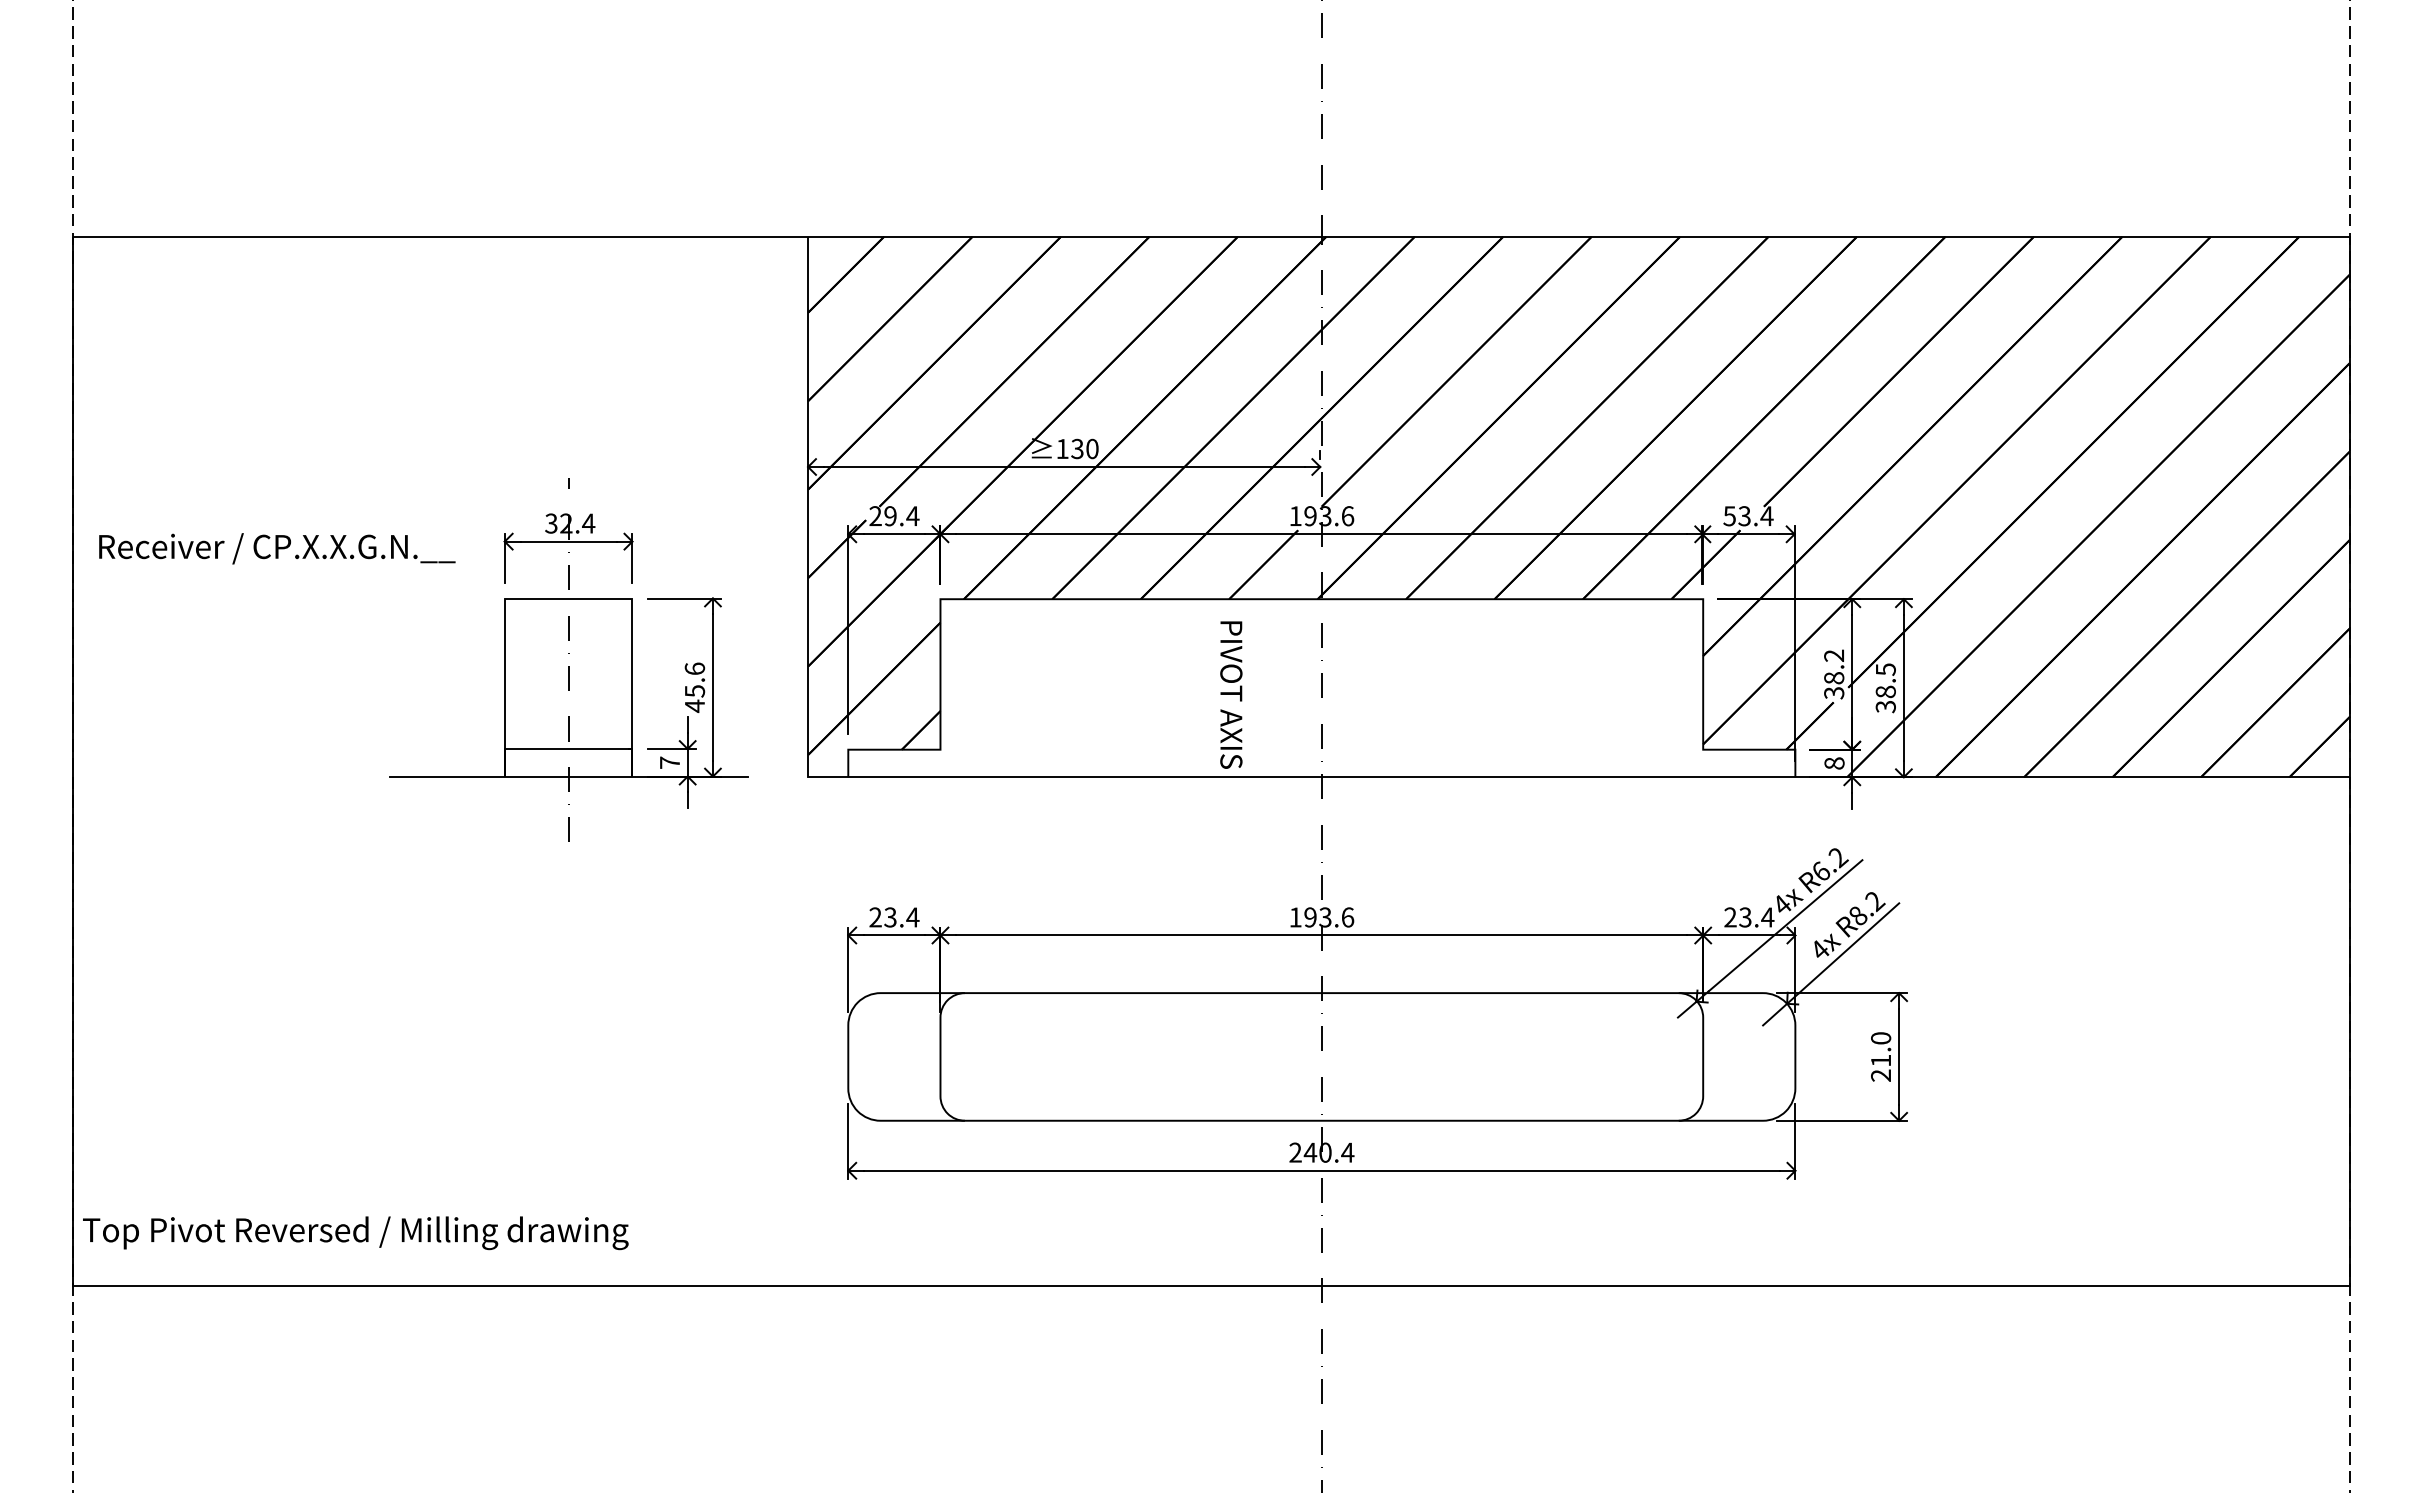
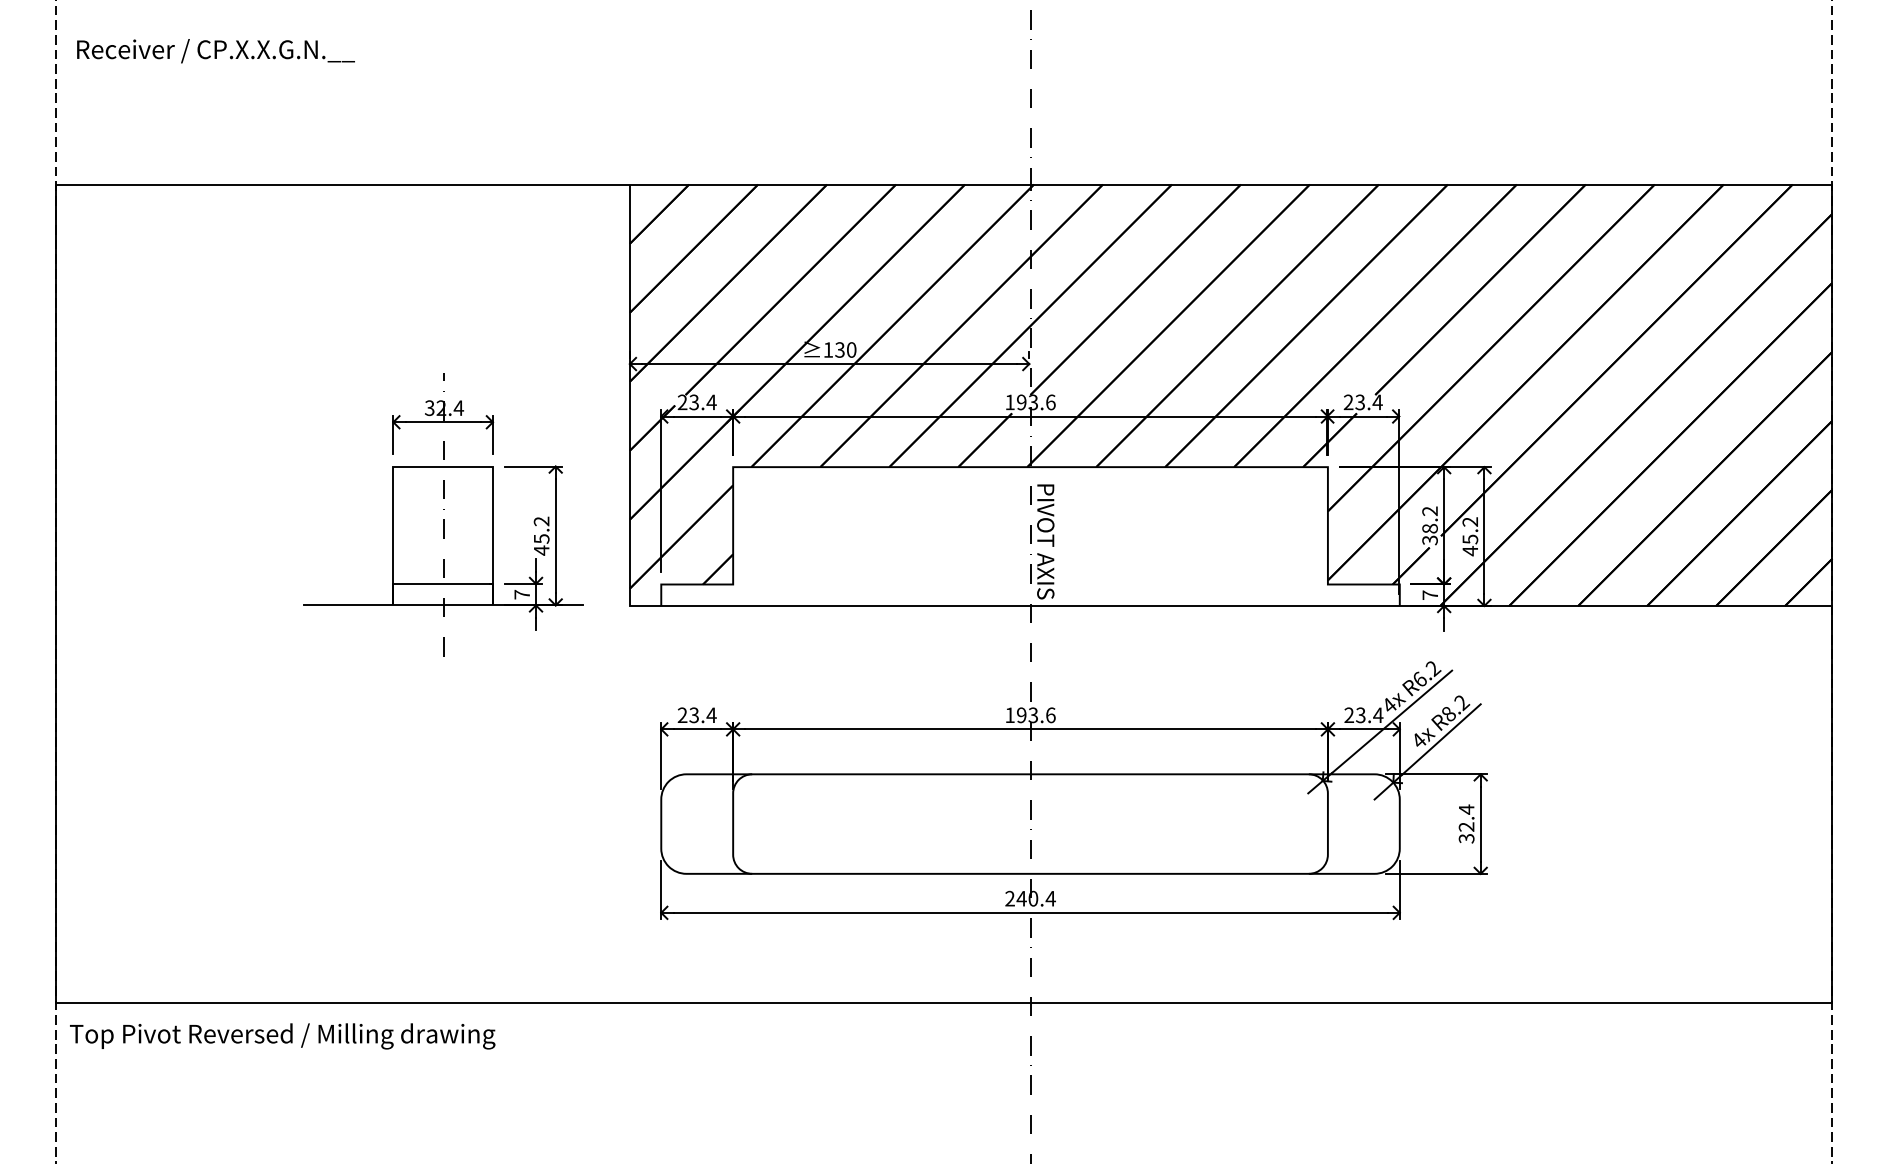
text: (890, 516) -> (694, 402), 29.4 -> 23.4
text: (1729, 516) -> (1348, 402), 53.4 -> 23.4
text: (277, 548) -> (216, 50), moved
text: (694, 668) -> (541, 521), 45.6 -> 45.2
text: (1885, 688) -> (1470, 536), 38.5 -> 45.2
text: (1231, 694) -> (1045, 541), moved
text: (1834, 763) -> (1430, 595), 8 -> 7
text: (1881, 1056) -> (1466, 823), 21.0 -> 32.4
text: (355, 1233) -> (282, 1036), moved

